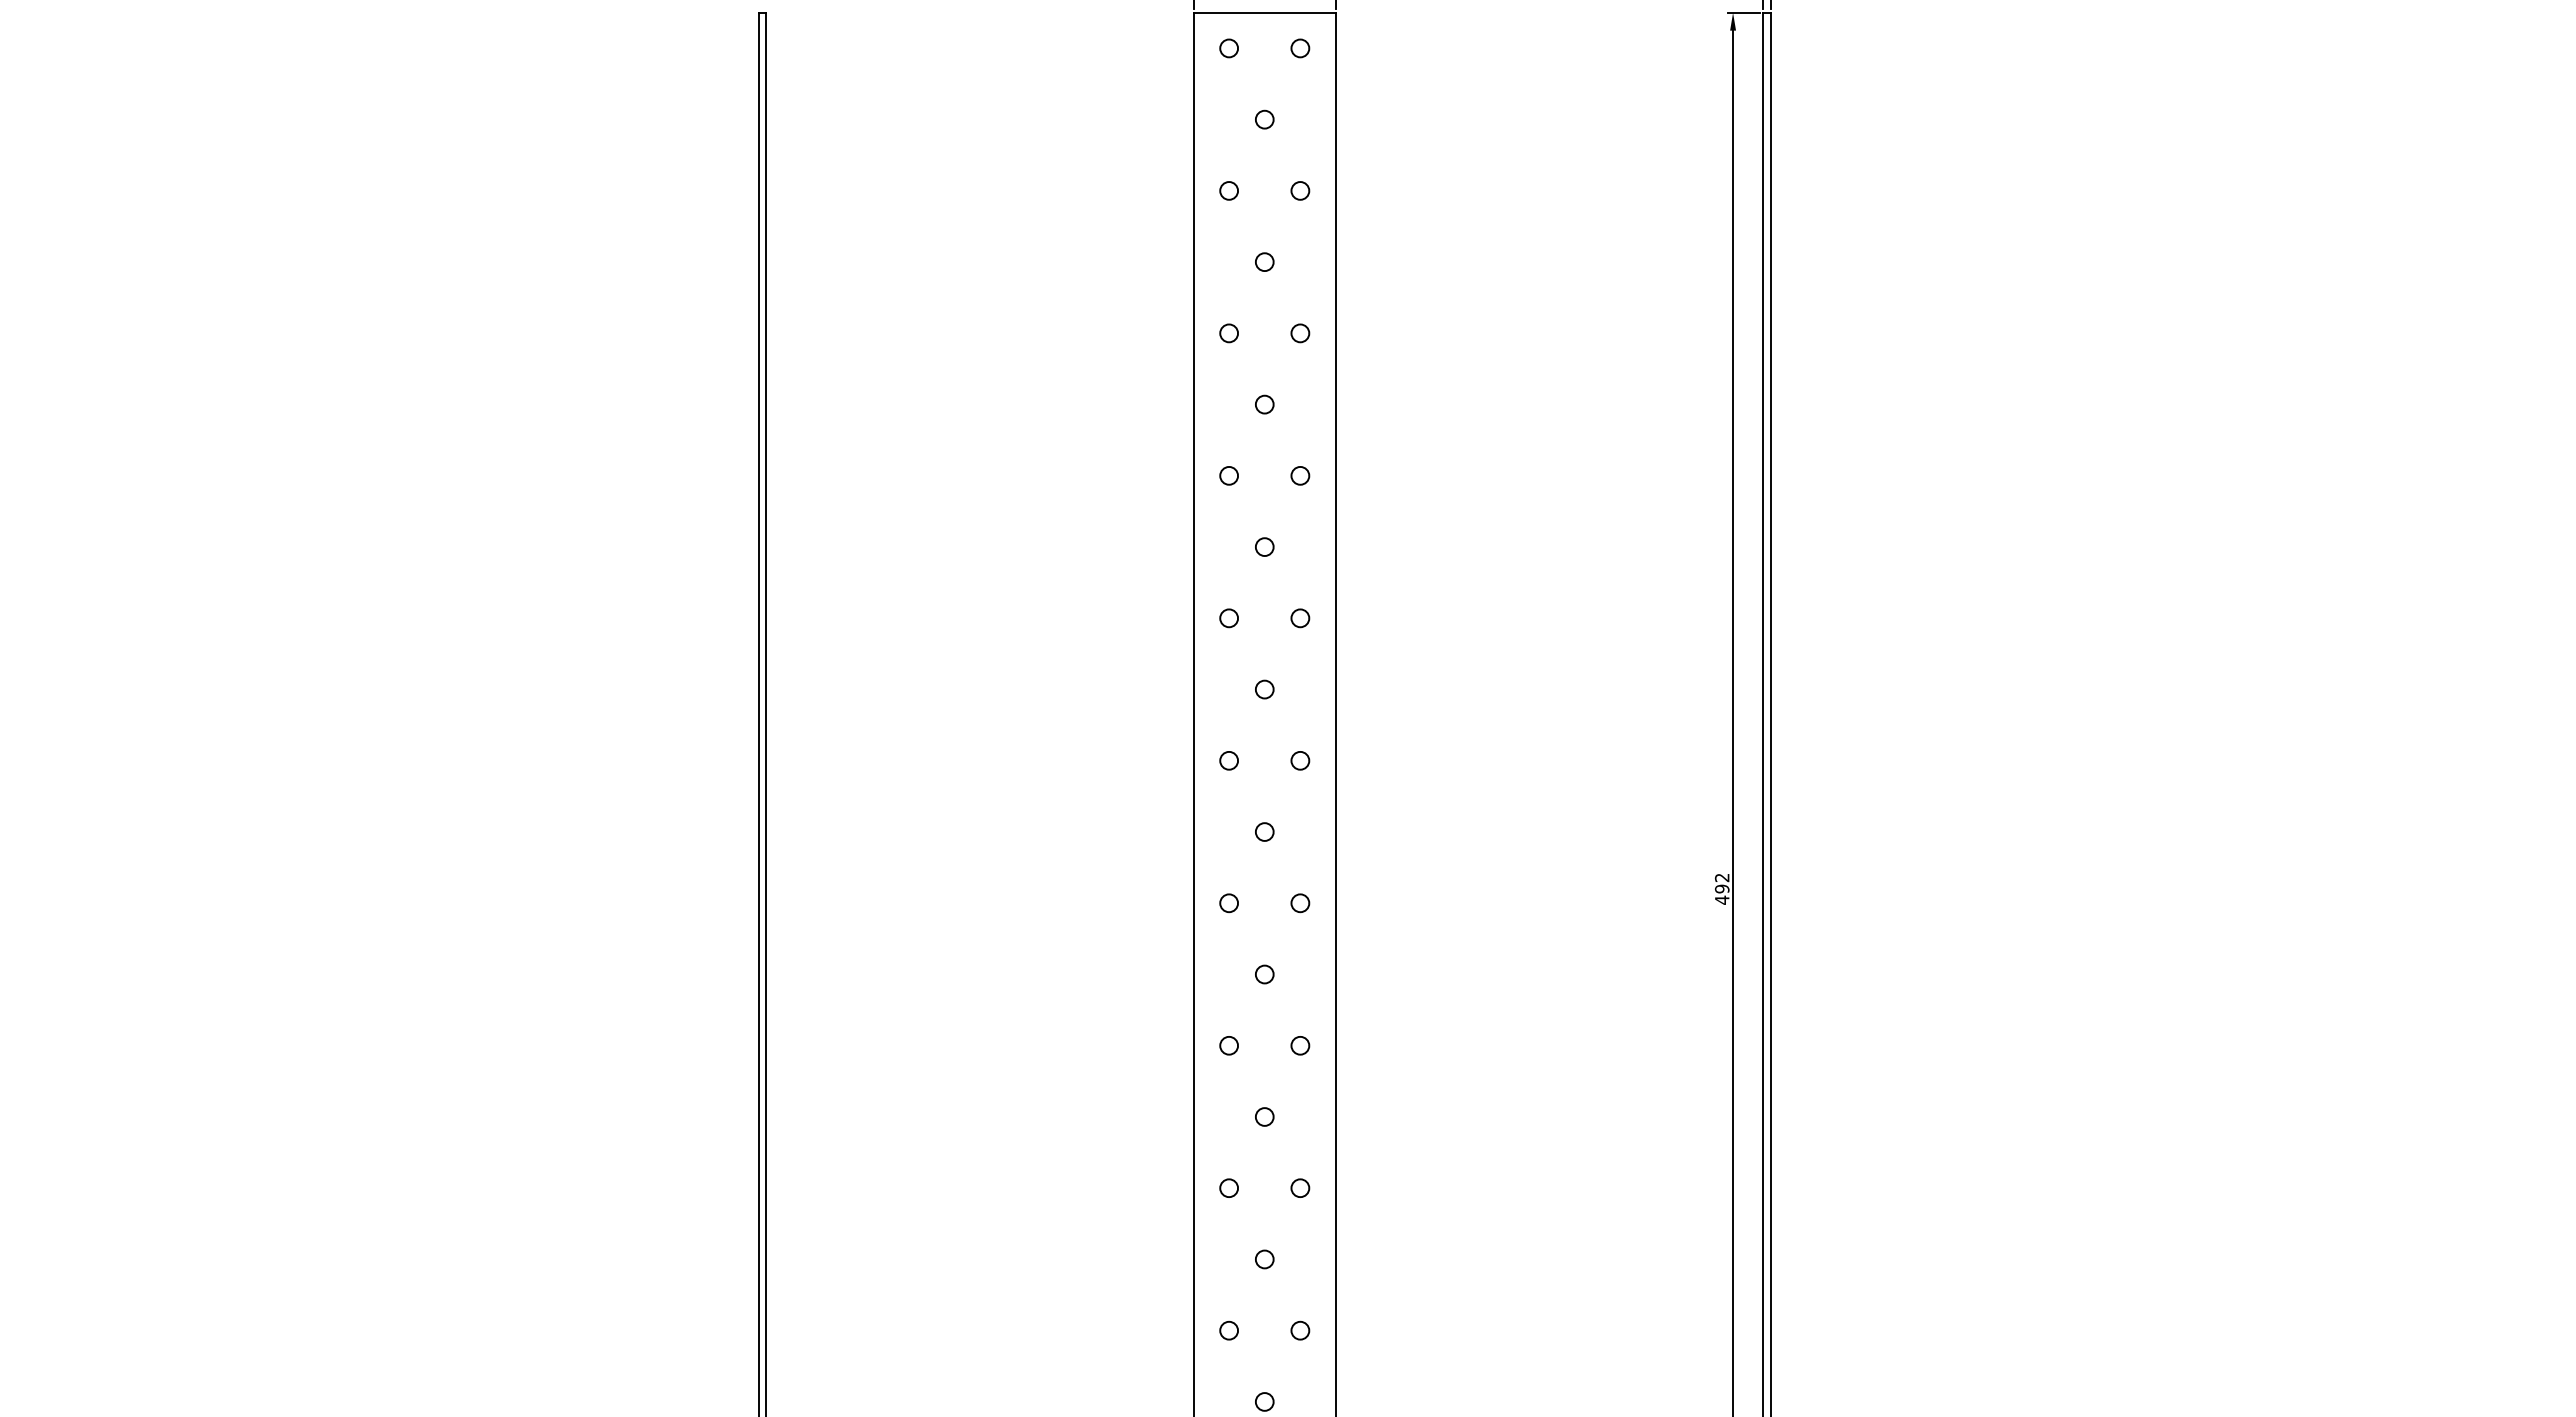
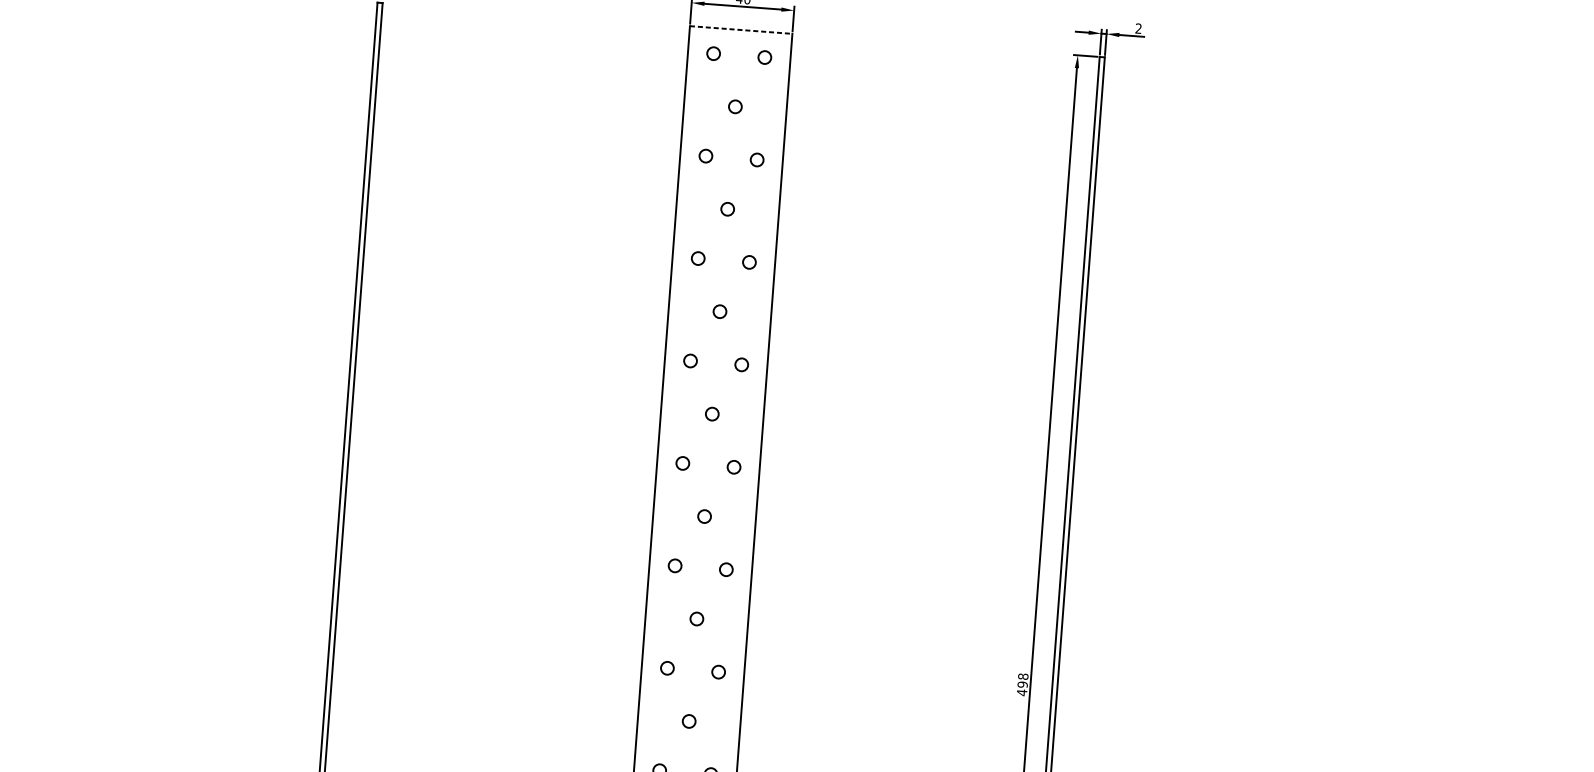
line: (1265, 12) -> (741, 29), solid -> dashed
text: (1722, 877) -> (1023, 676), 492 -> 498

